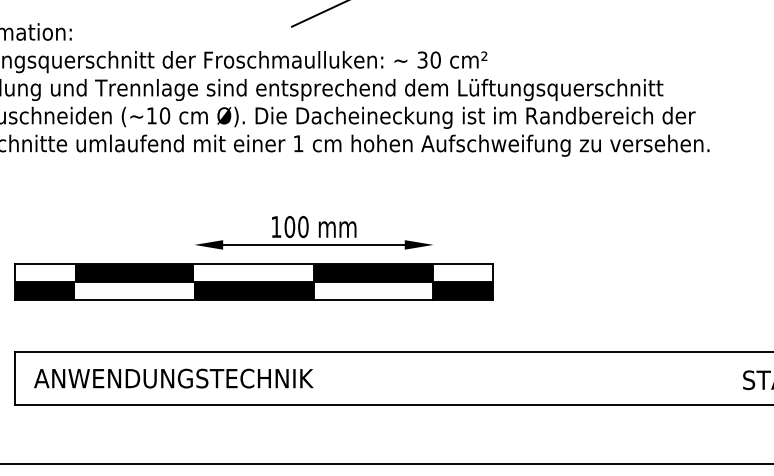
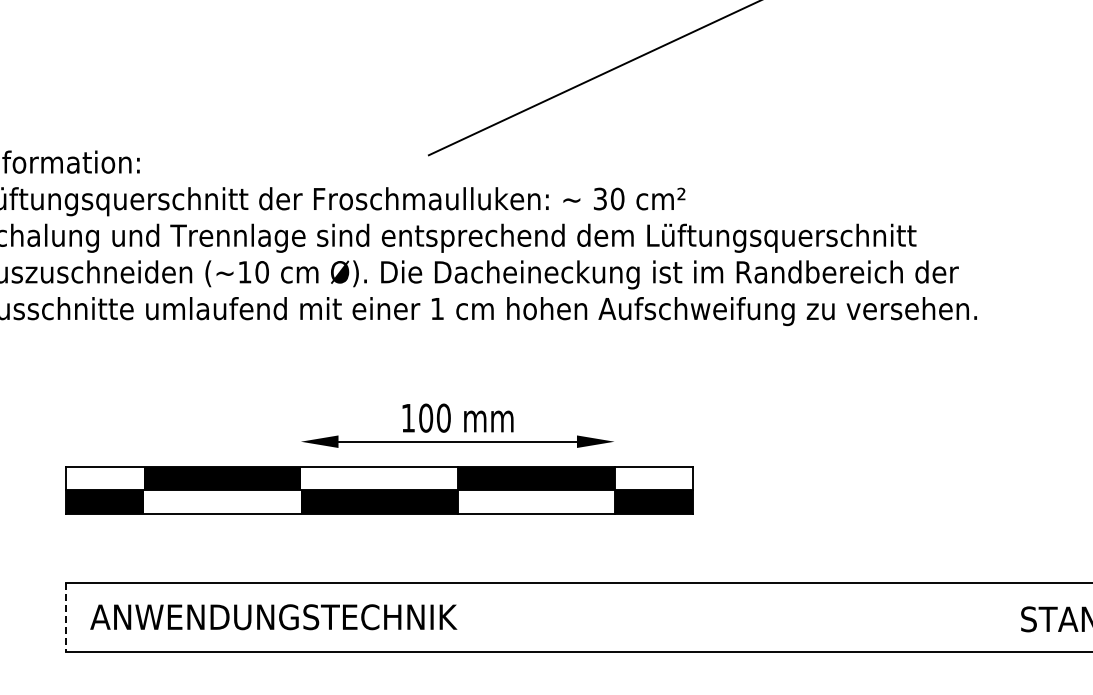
line: (15, 378) -> (65, 617), solid -> dashed

